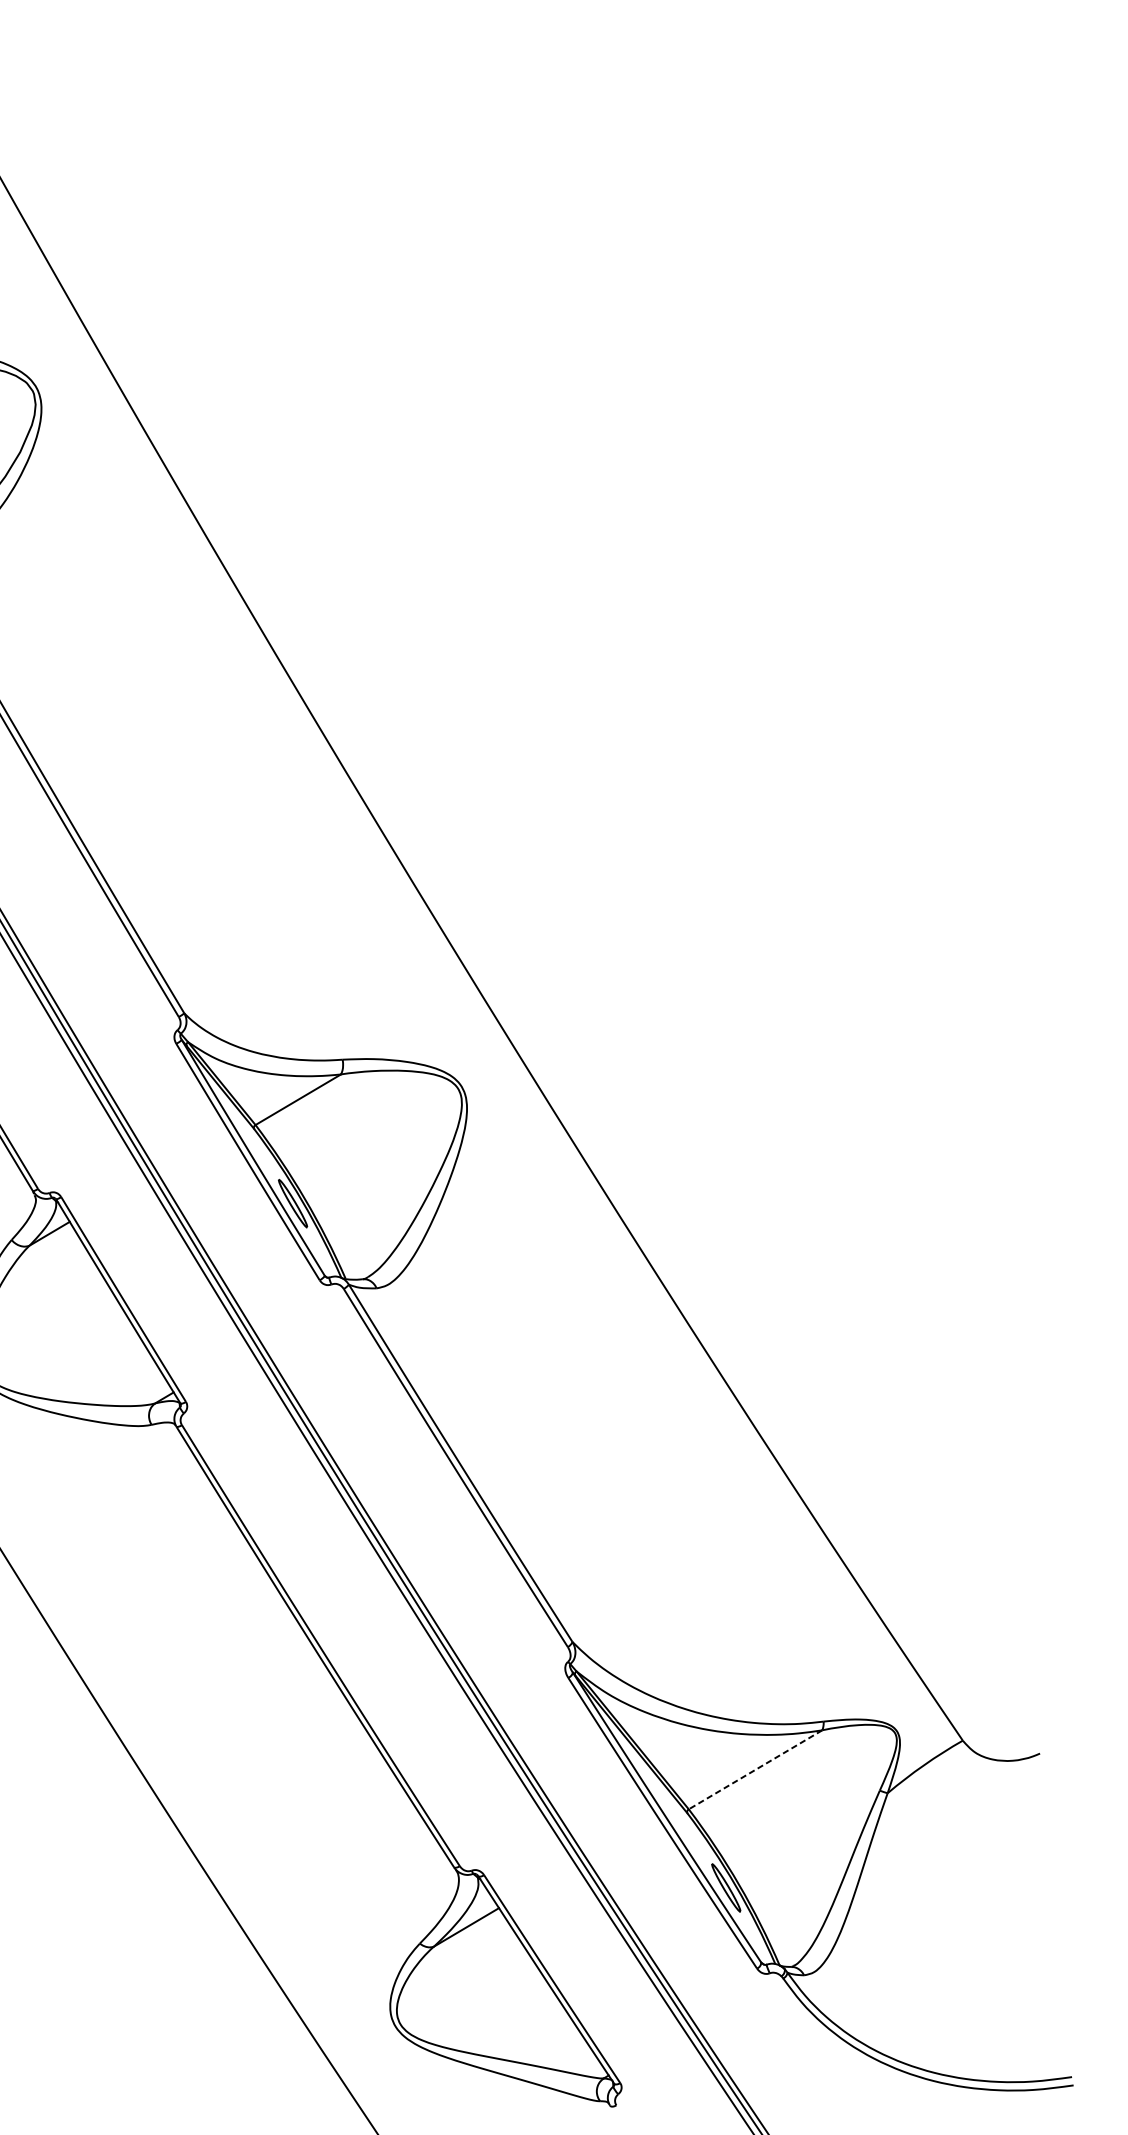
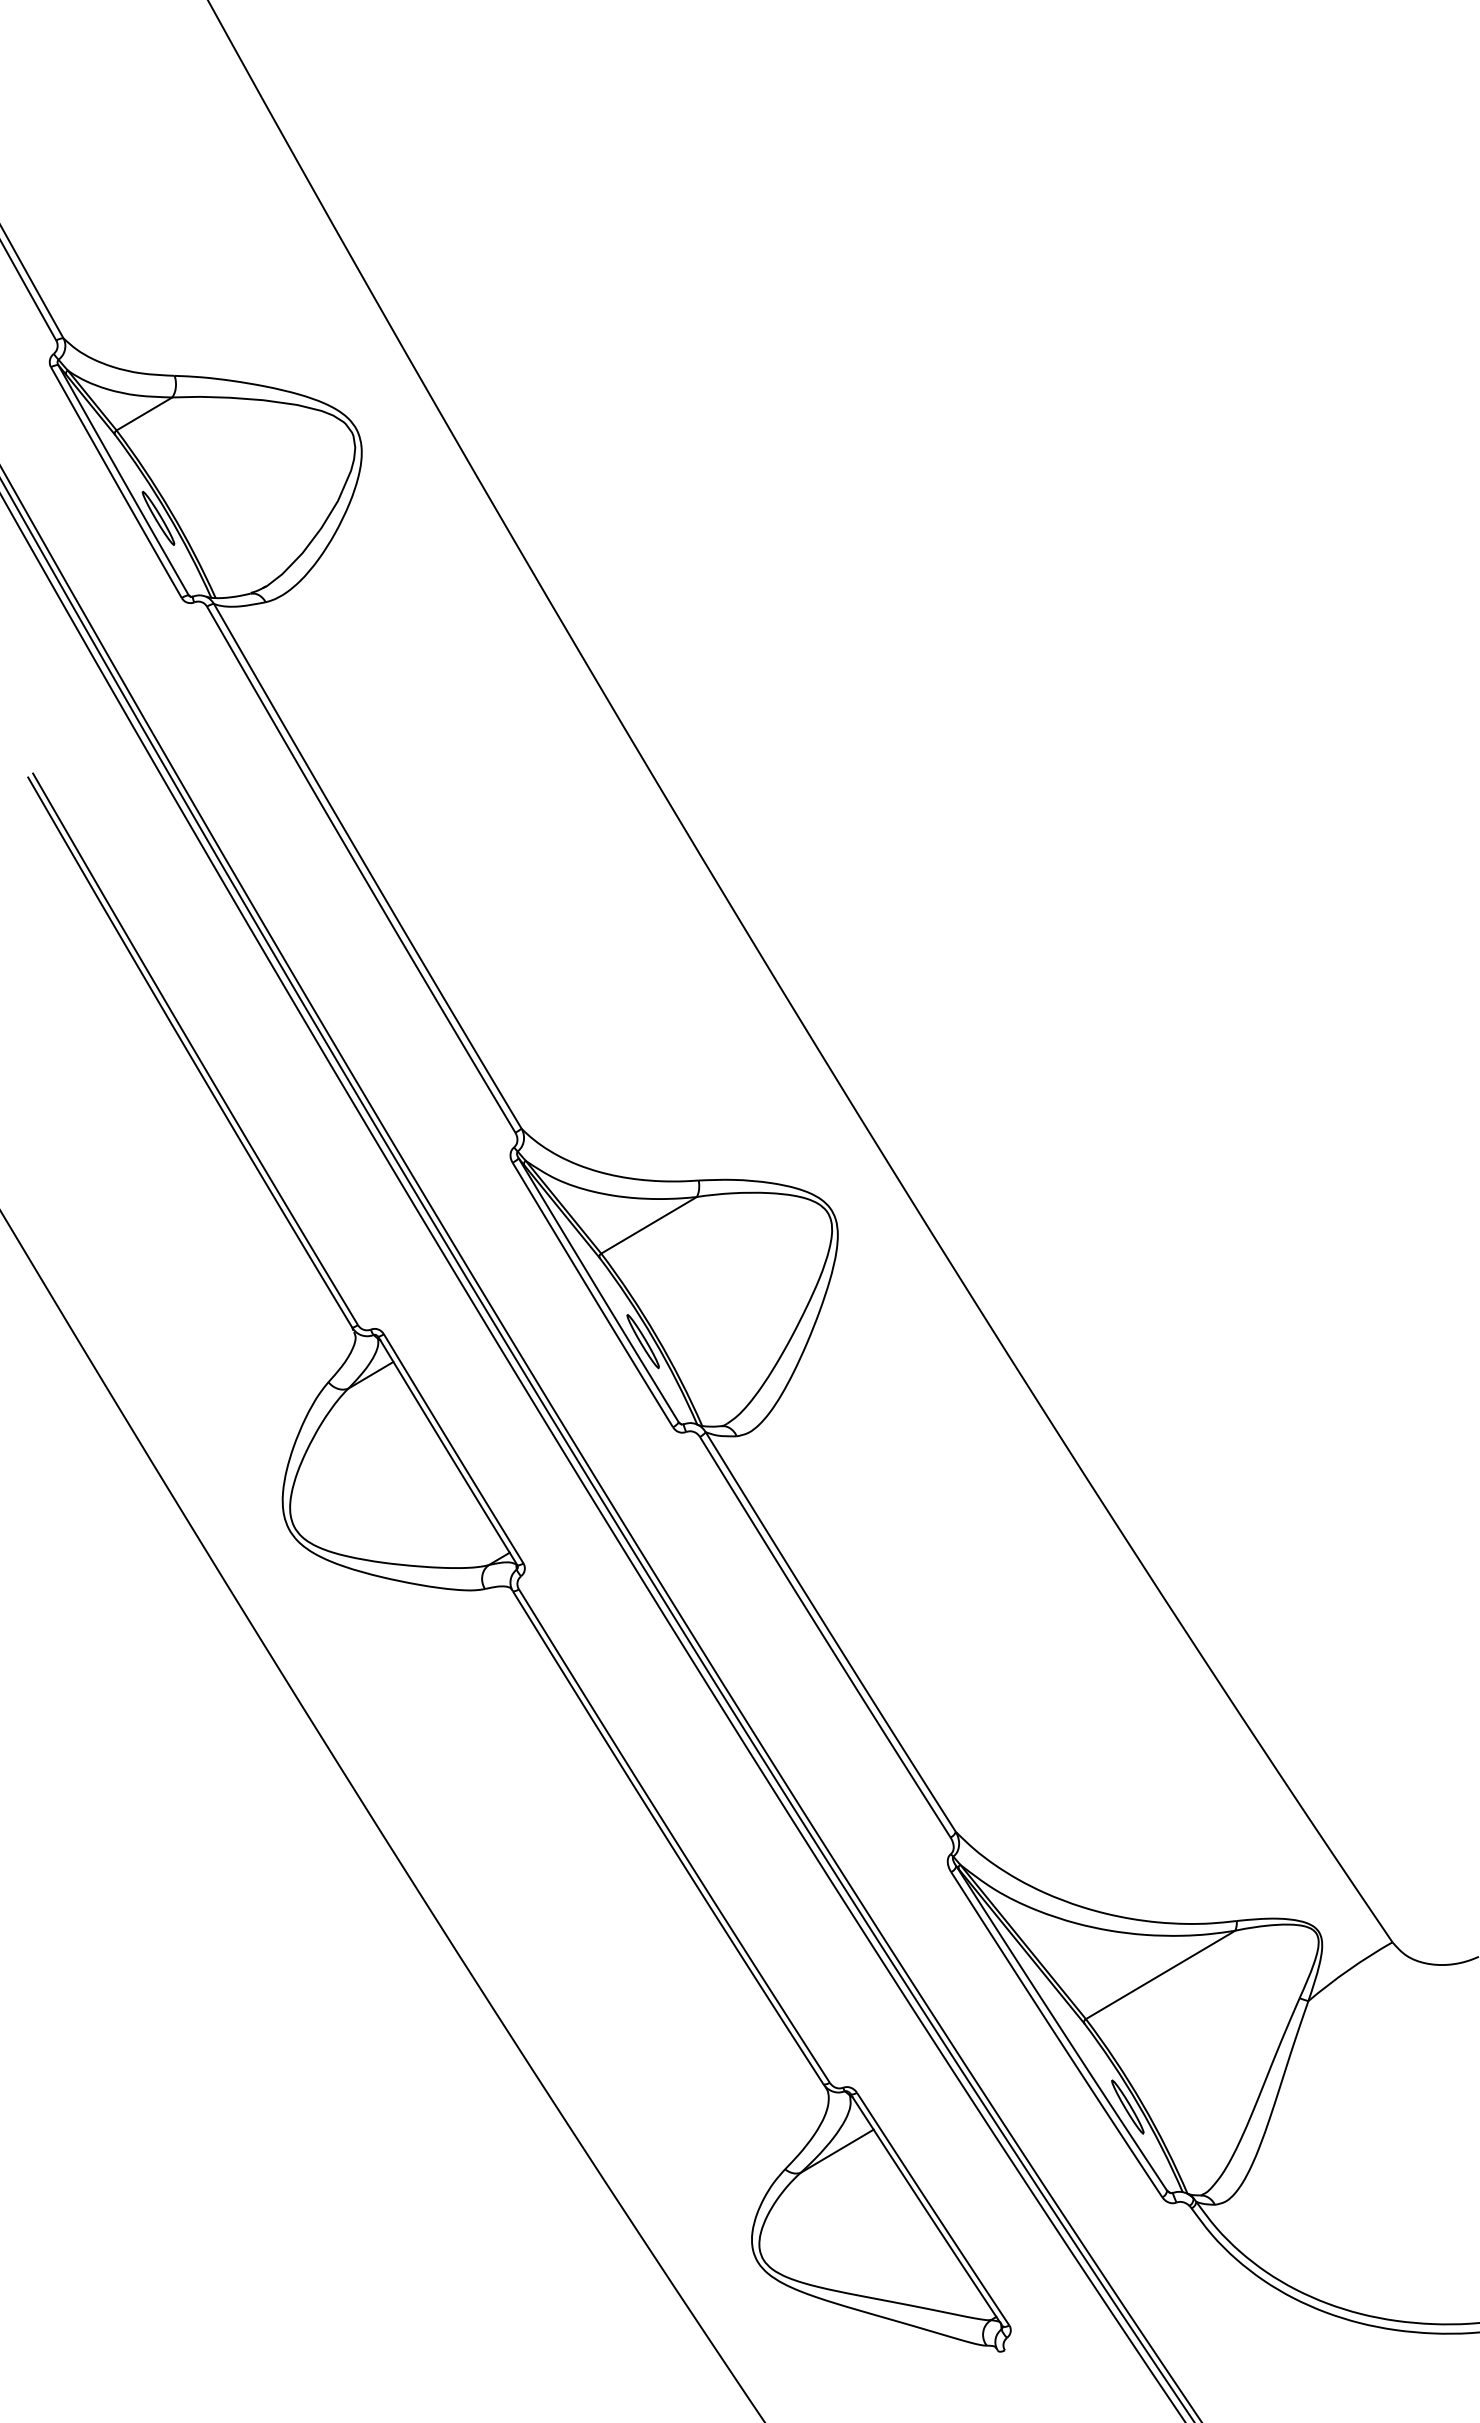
line: (755, 1769) -> (1160, 1974), dashed -> solid

